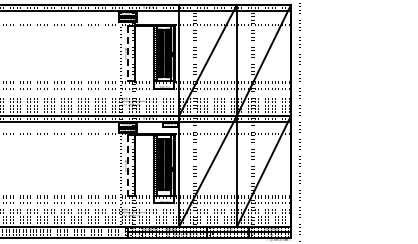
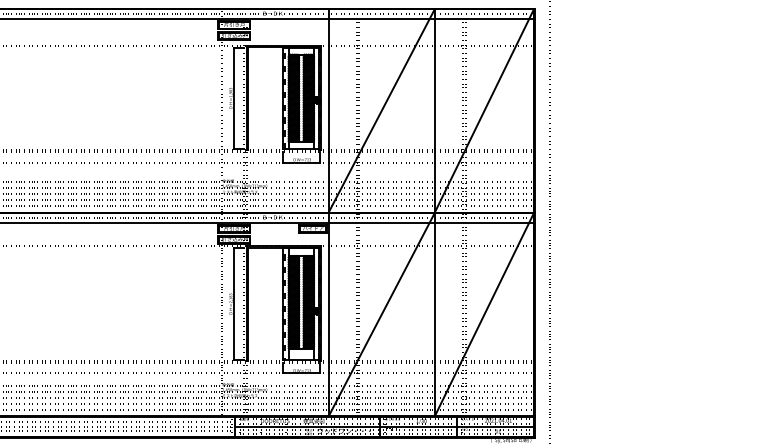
line: (127, 53) -> (233, 98), dashed -> solid
line: (127, 166) -> (233, 305), dashed -> solid

